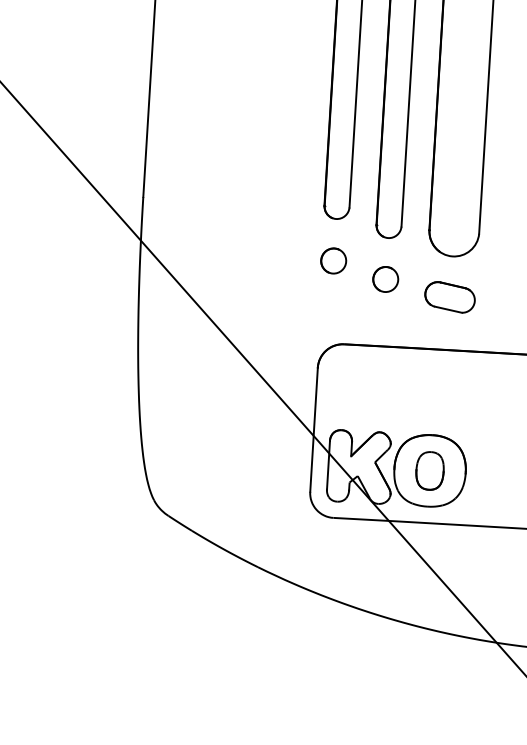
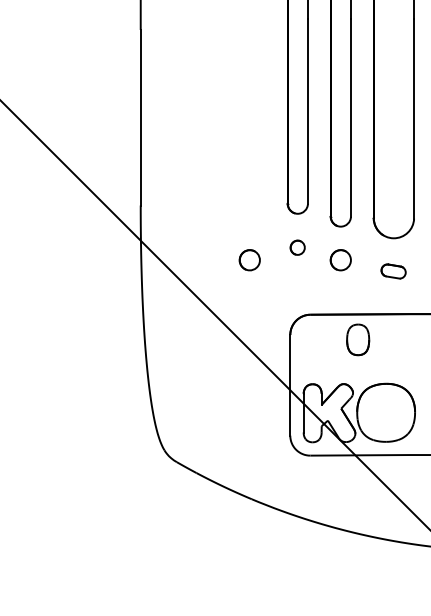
part: (333, 260) -> (297, 247), size x0.7
part: (273, 272) -> (249, 260), added
part: (449, 297) -> (393, 271), size x0.6
part: (430, 470) -> (358, 339), moved

